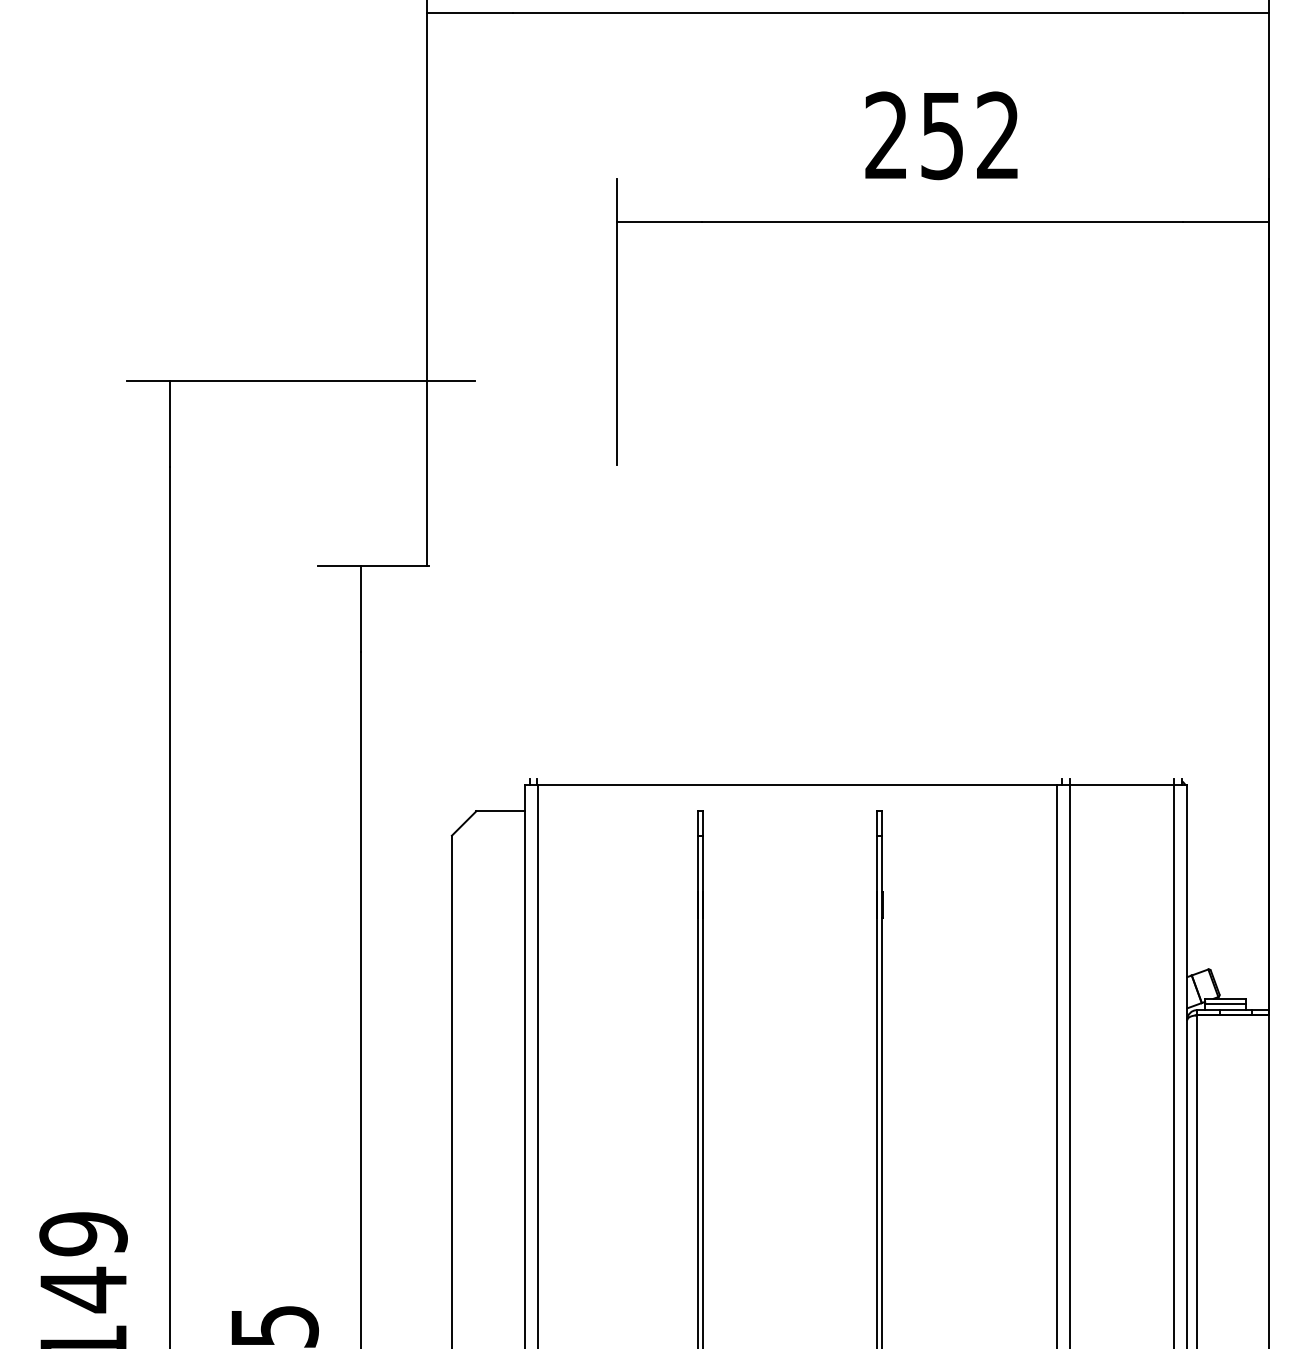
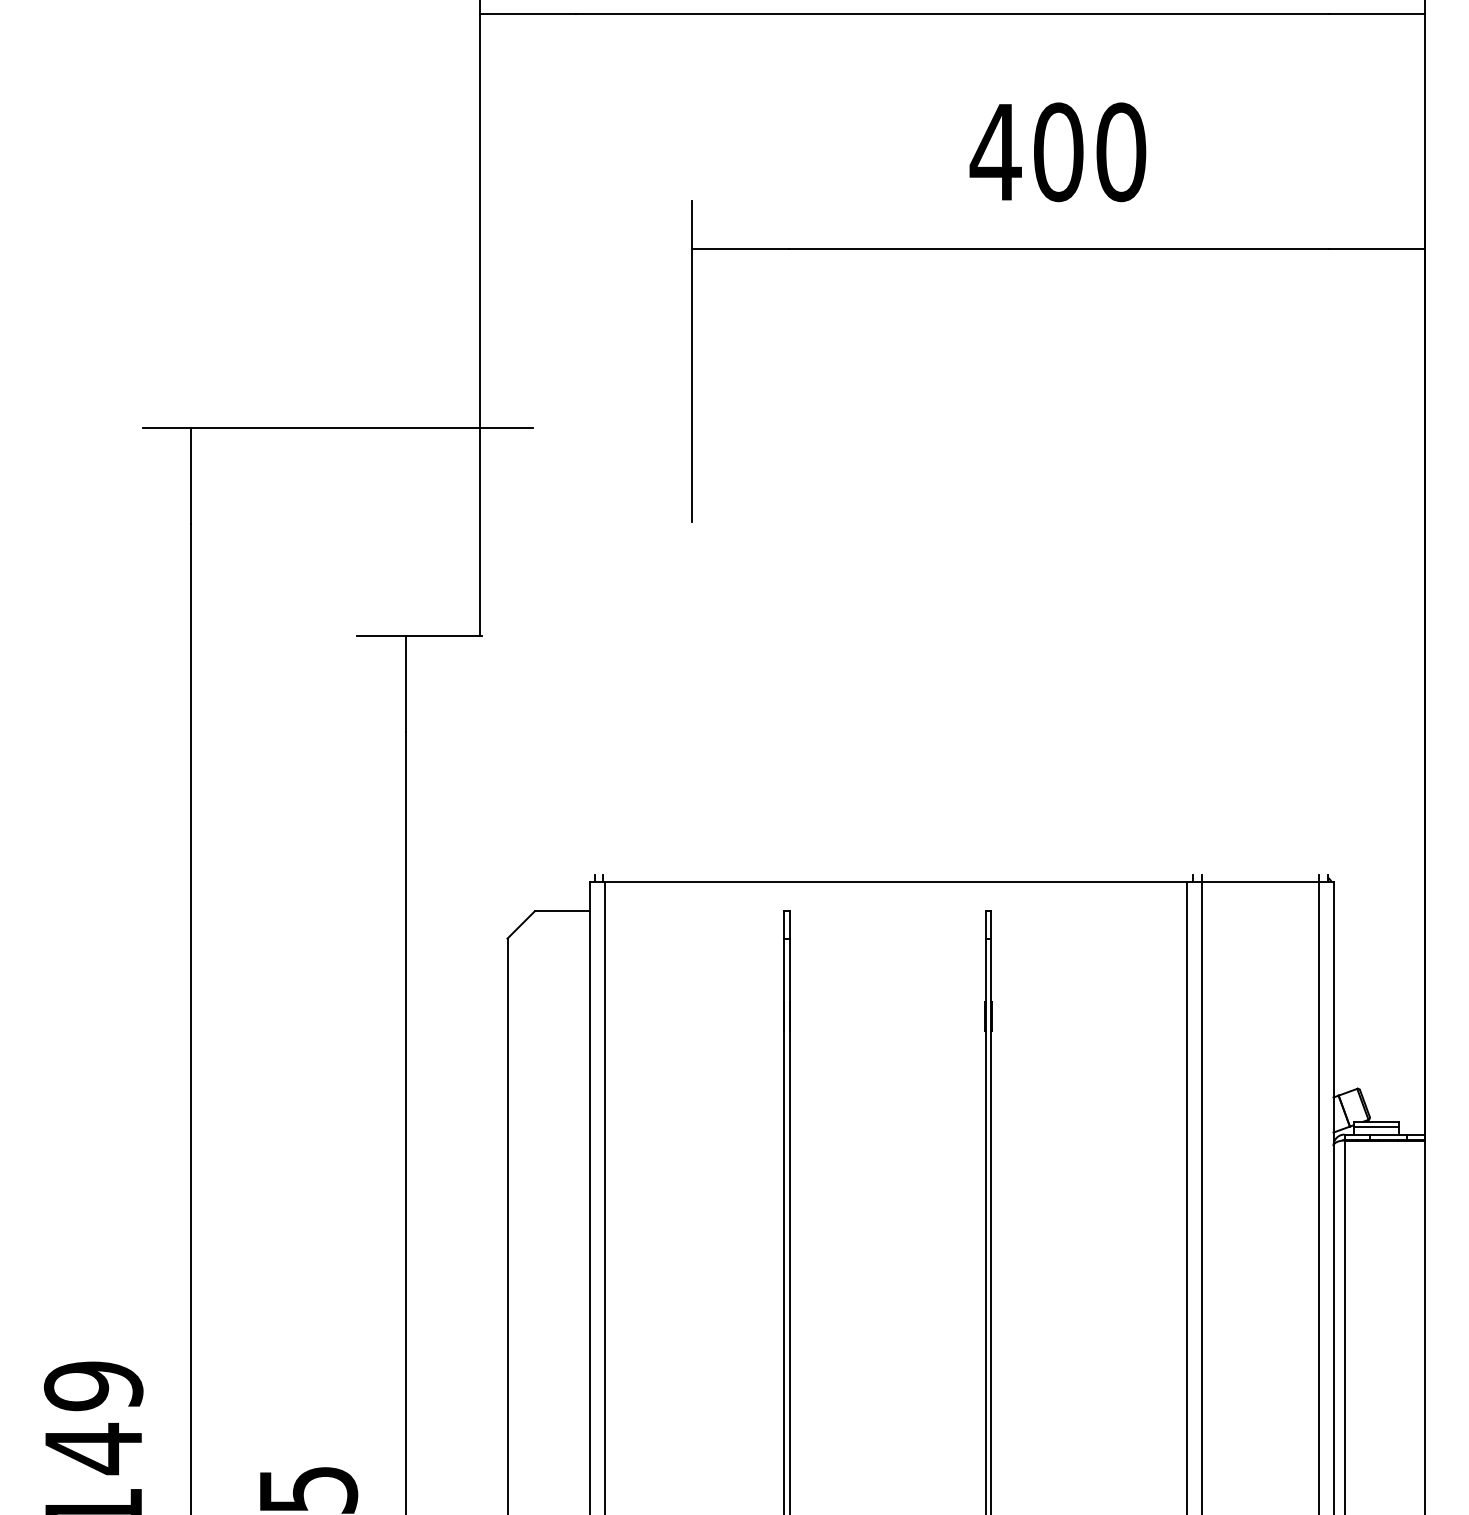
text: (941, 135) -> (1057, 151), 252 -> 400

